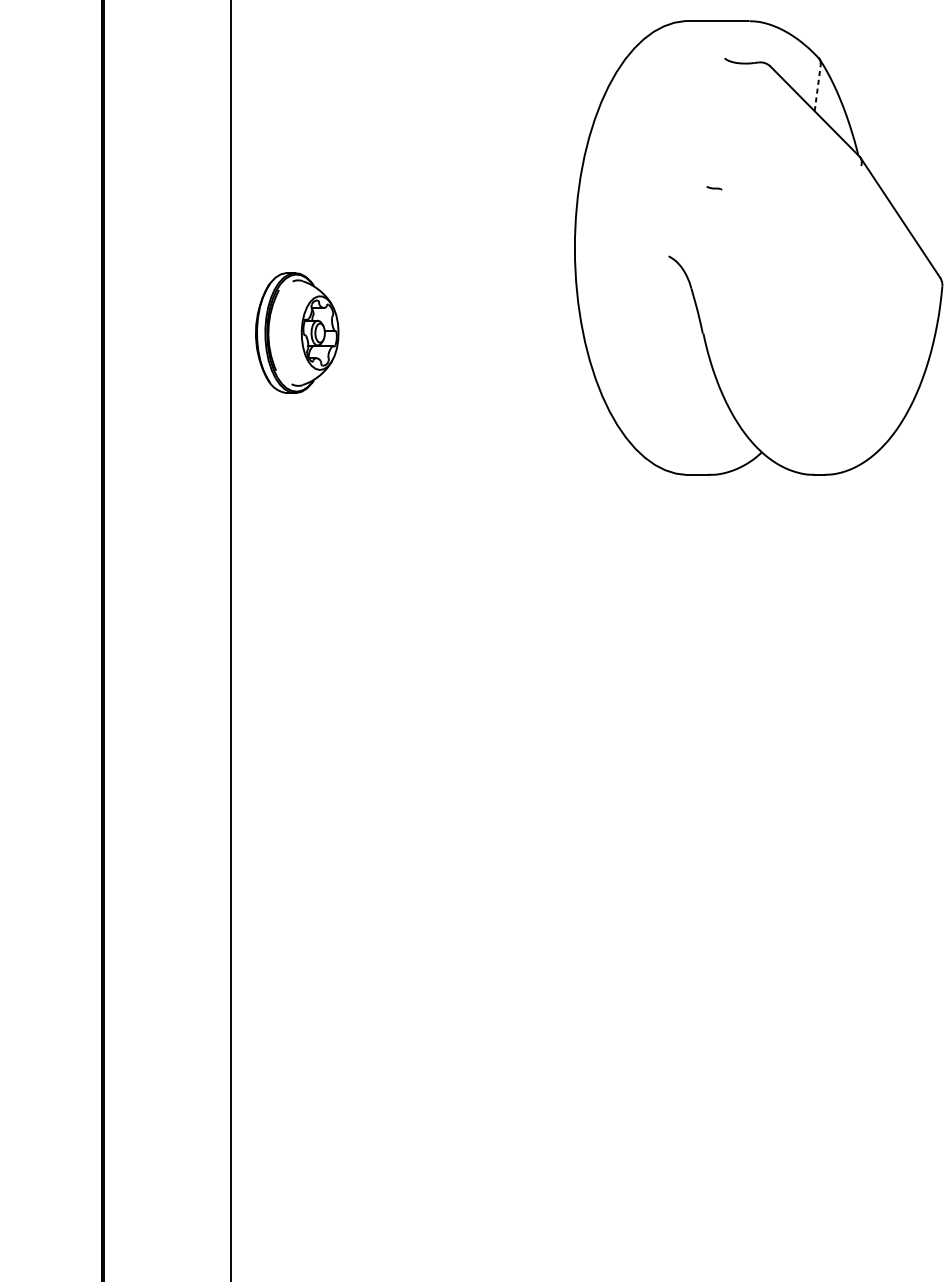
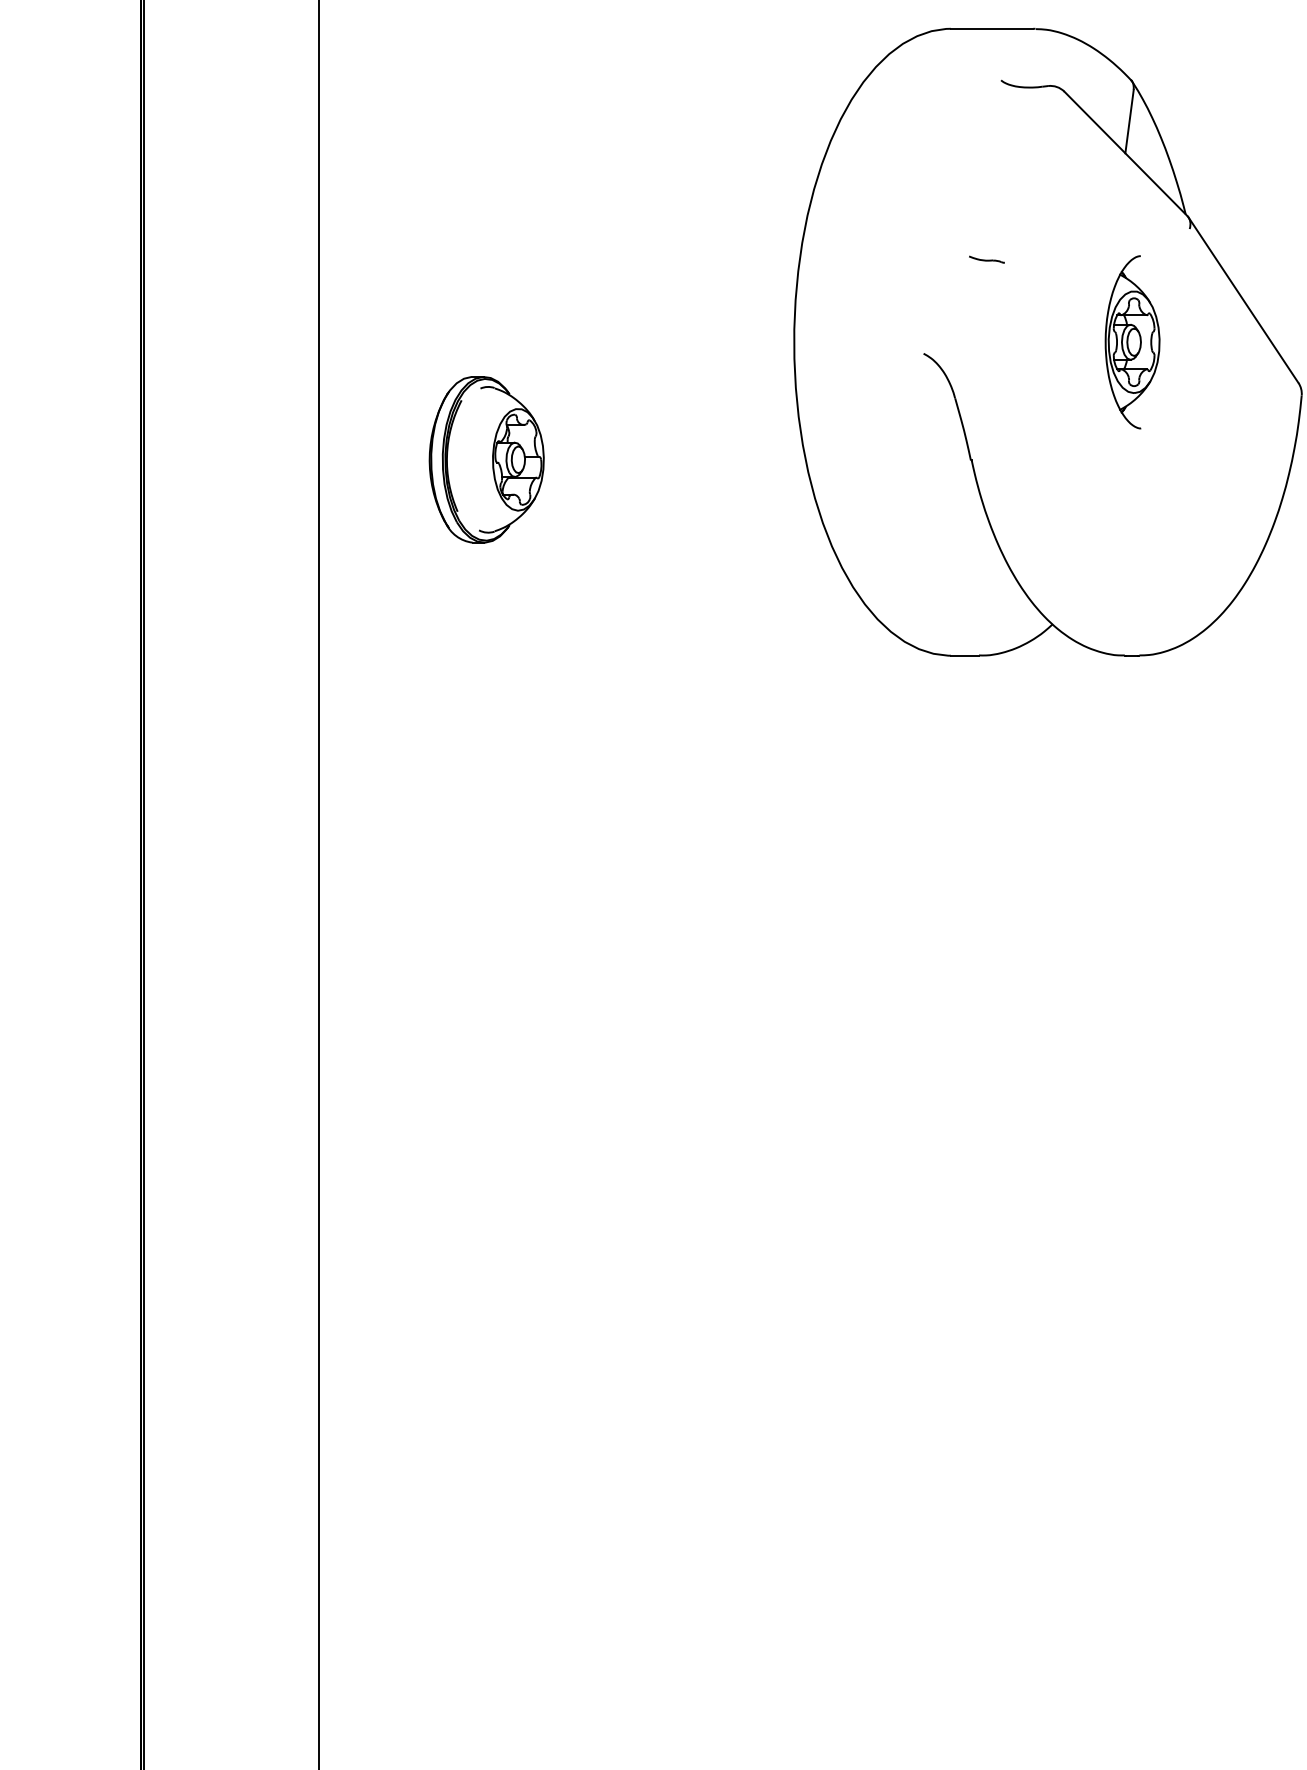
line: (817, 88) -> (1129, 121), dashed -> solid
part: (714, 188) -> (986, 259), size x1.67
part: (819, 248) -> (1132, 342), added
part: (297, 332) -> (486, 459), moved

